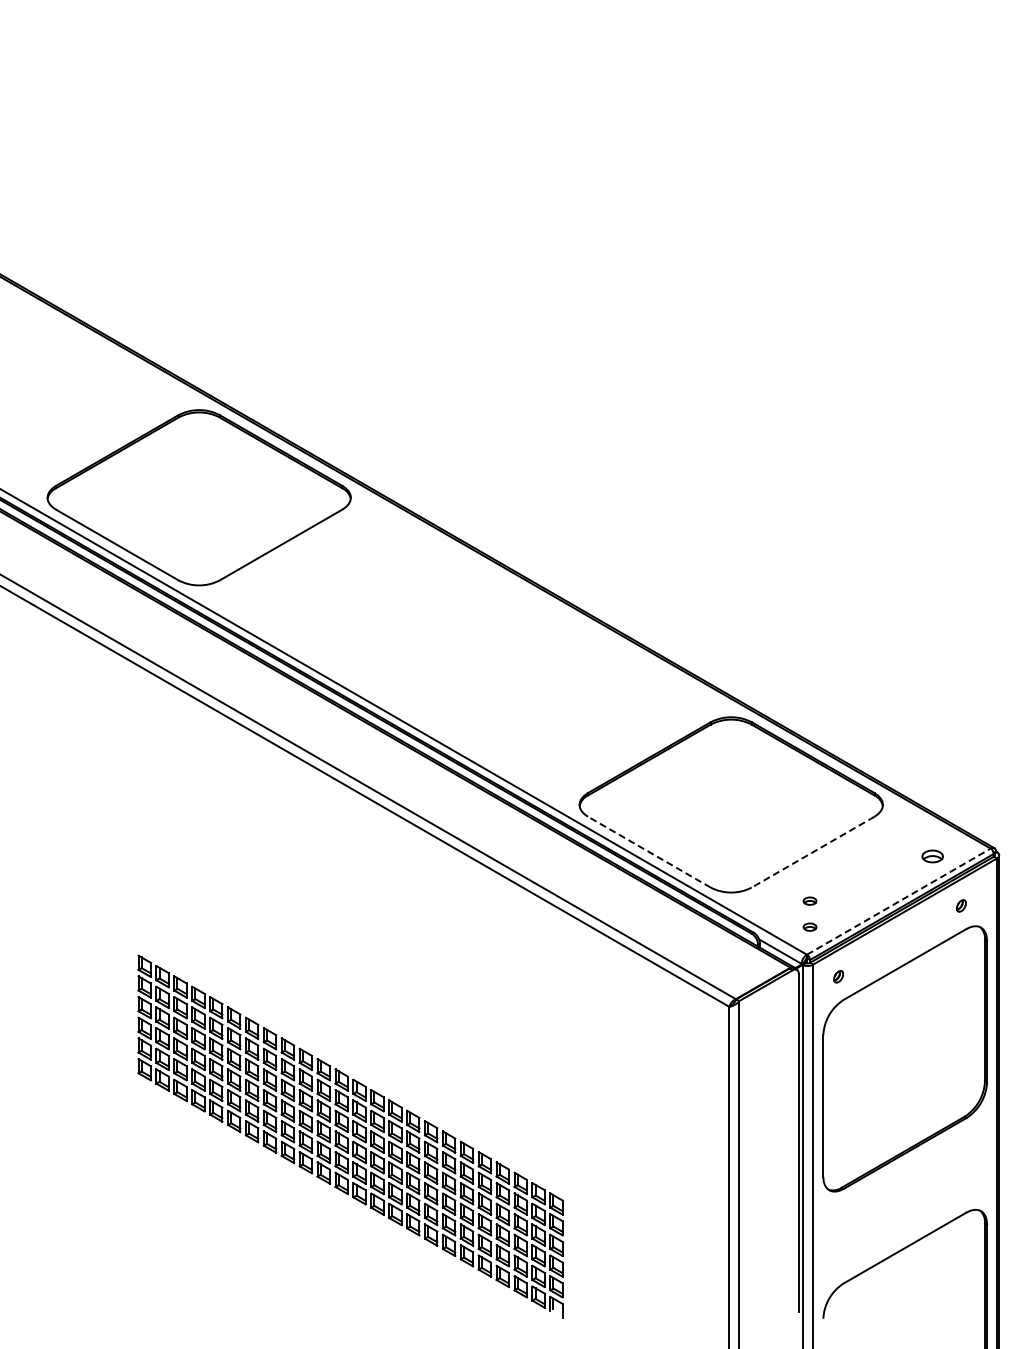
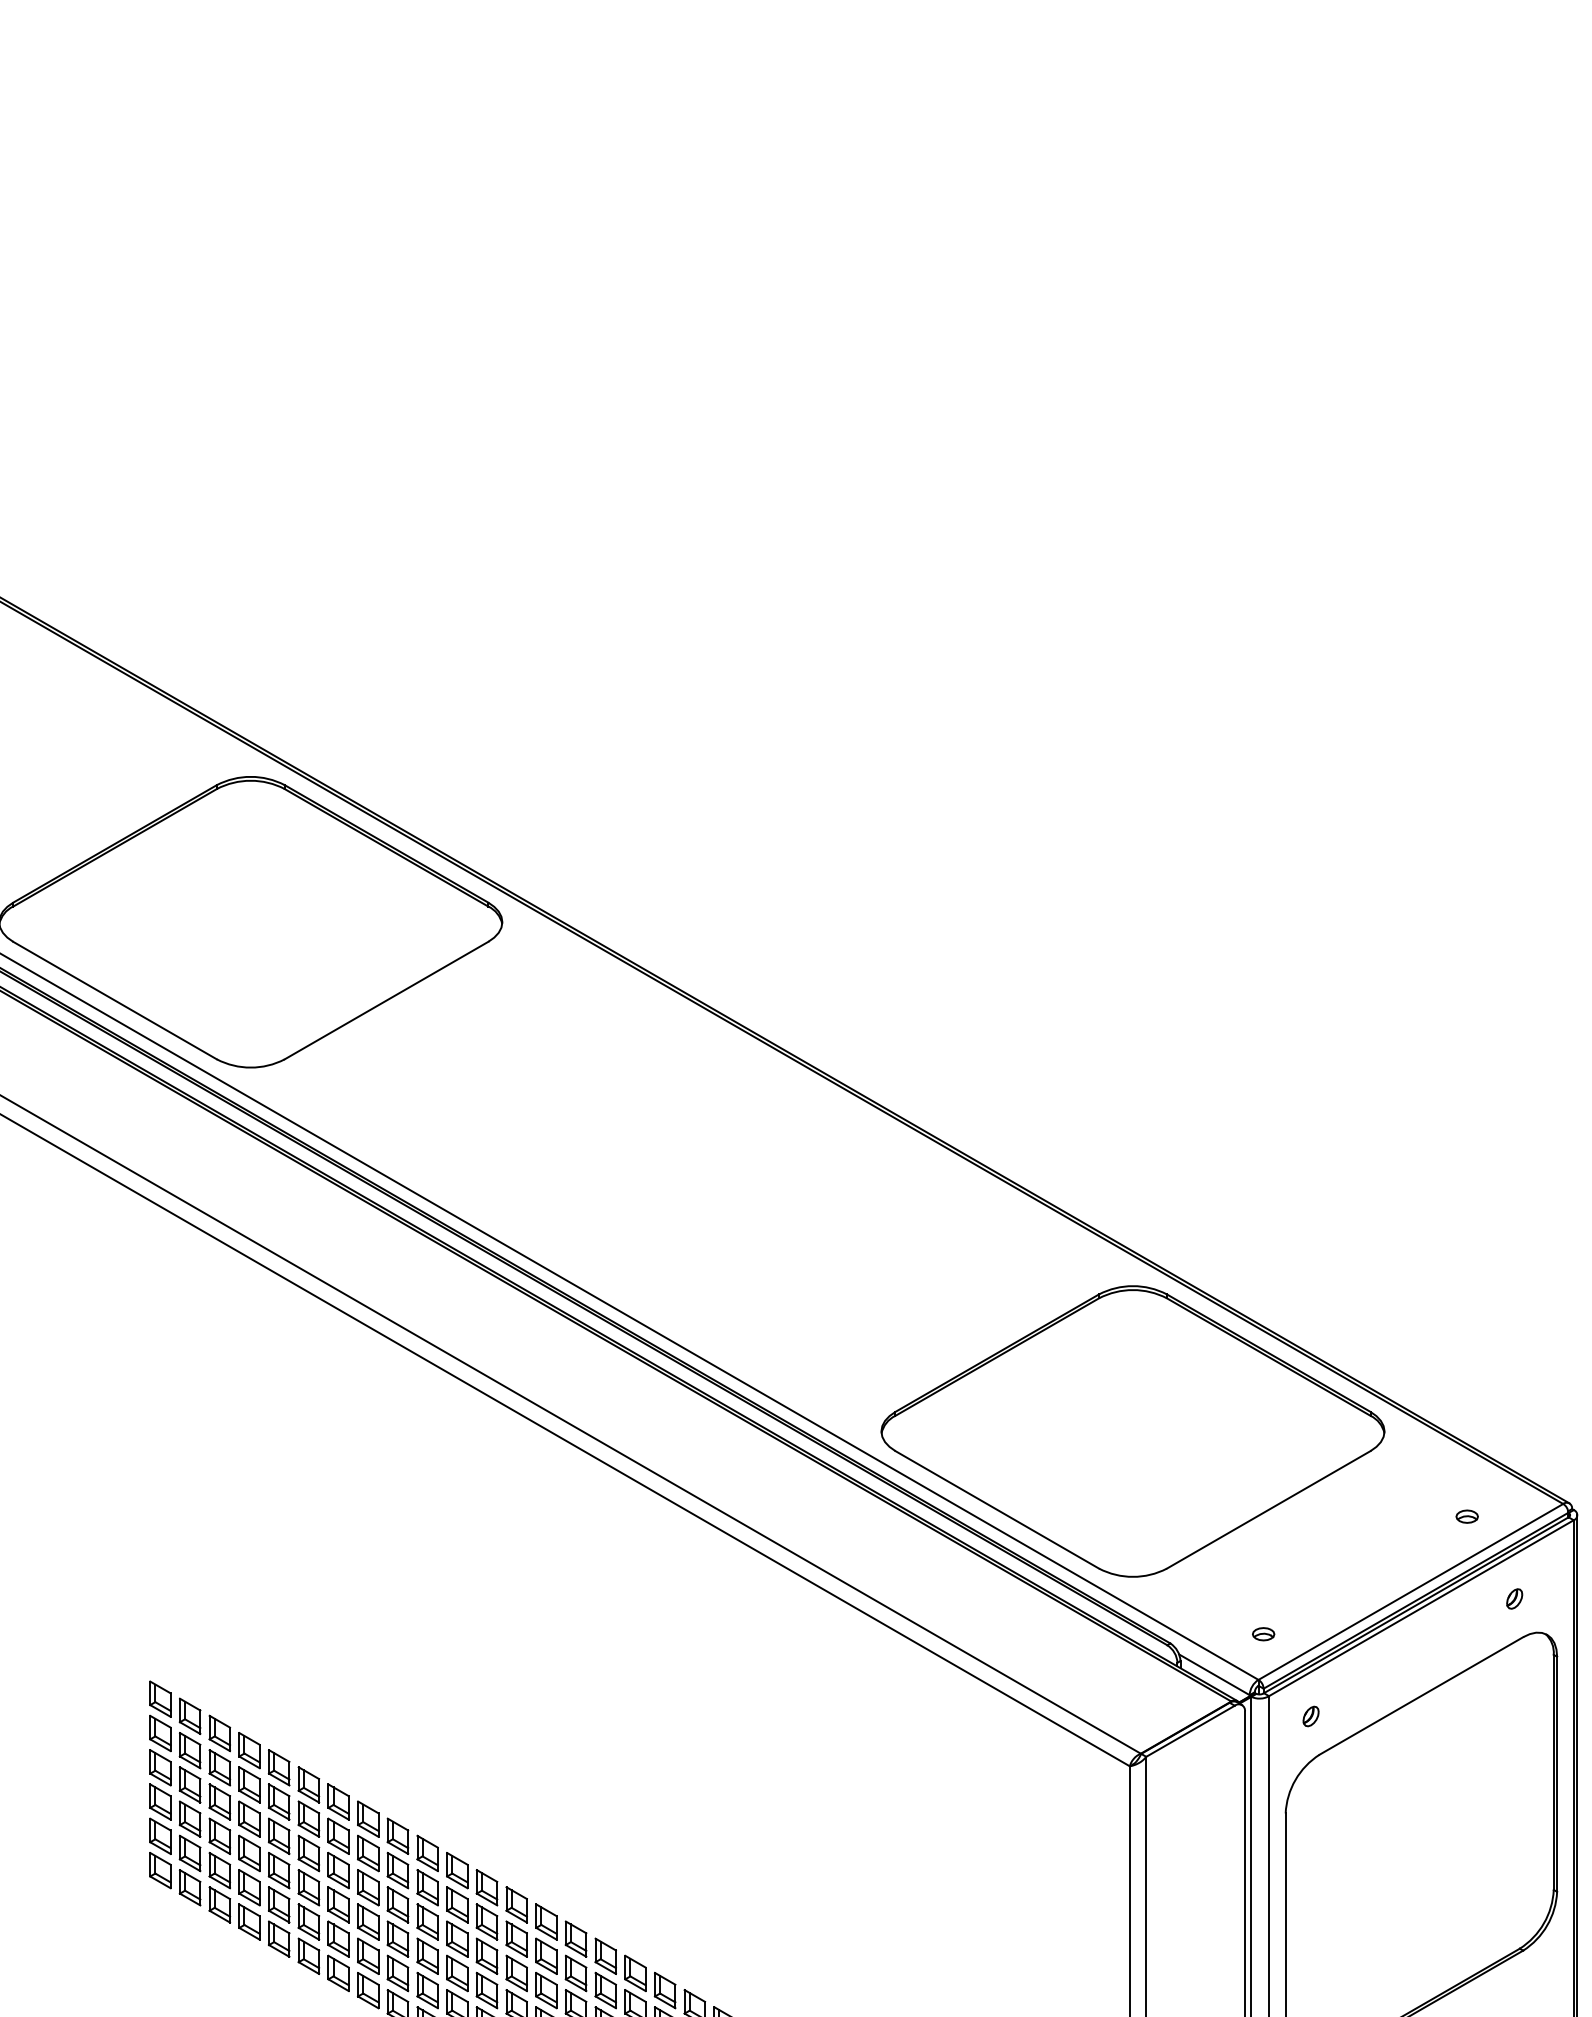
line: (649, 852) -> (997, 1510), dashed -> solid
line: (813, 852) -> (1269, 1510), dashed -> solid
part: (932, 855) -> (1466, 1515), size x0.62
part: (809, 900) -> (1262, 1589), removed
line: (899, 901) -> (1411, 1591), dashed -> solid

